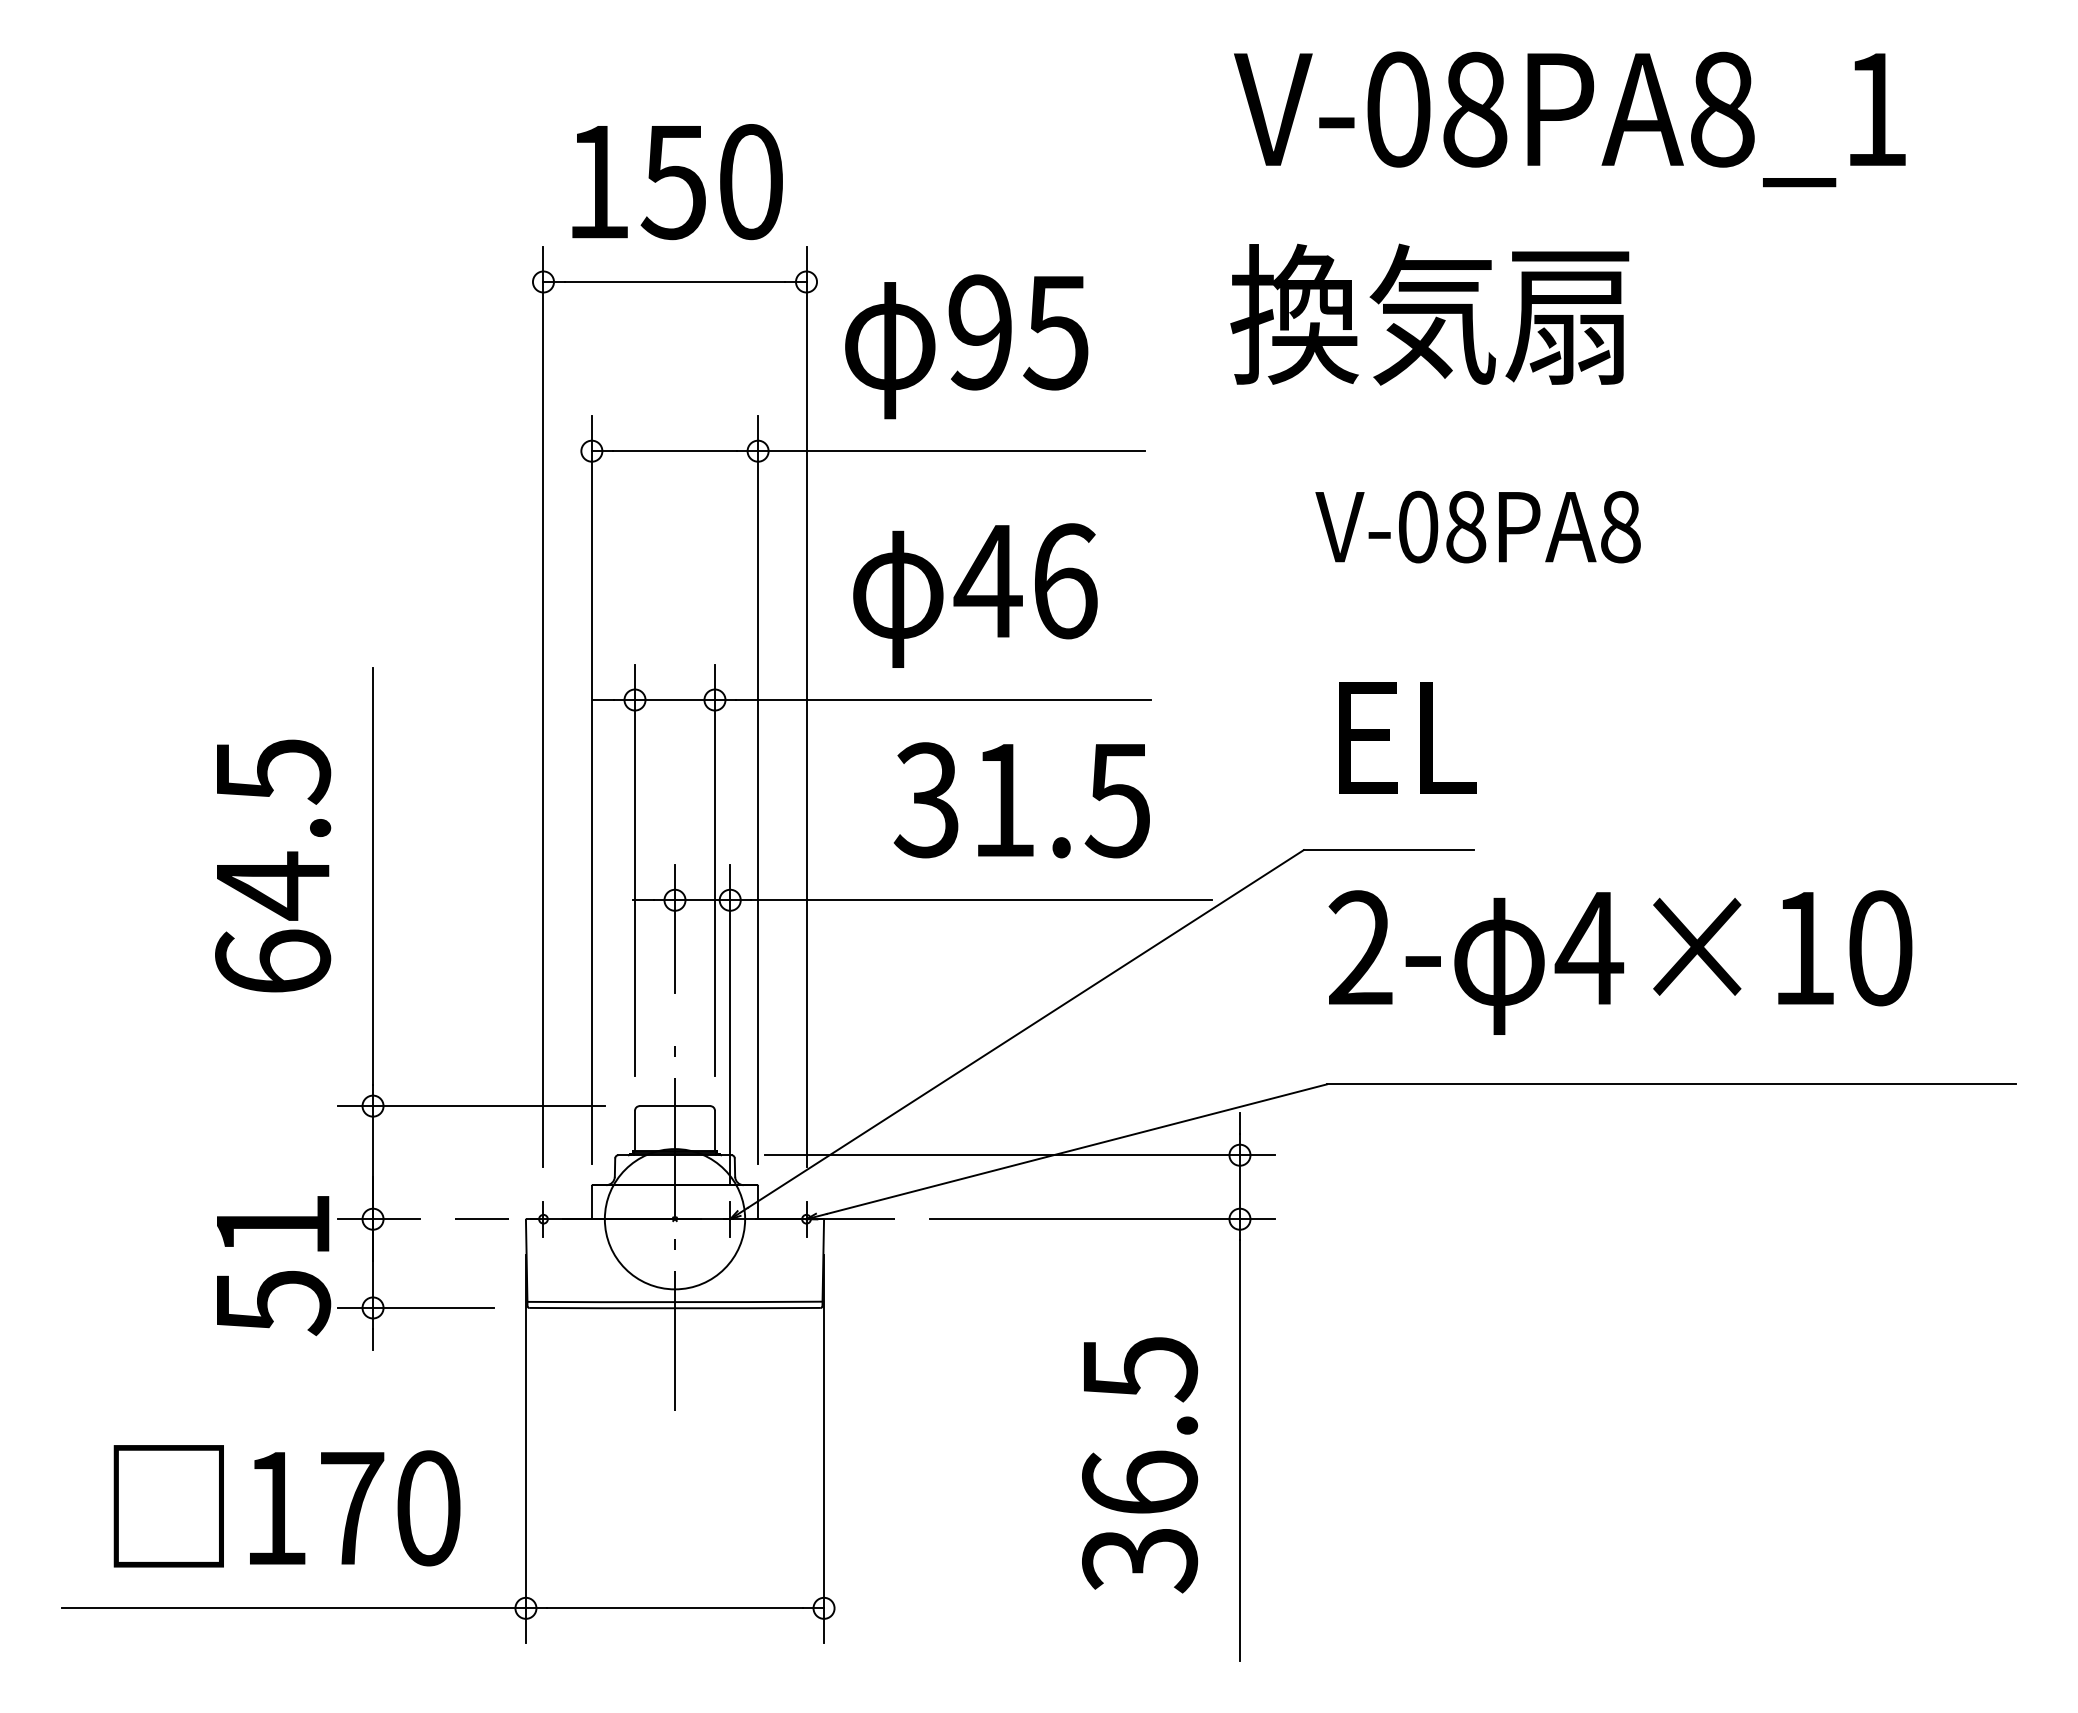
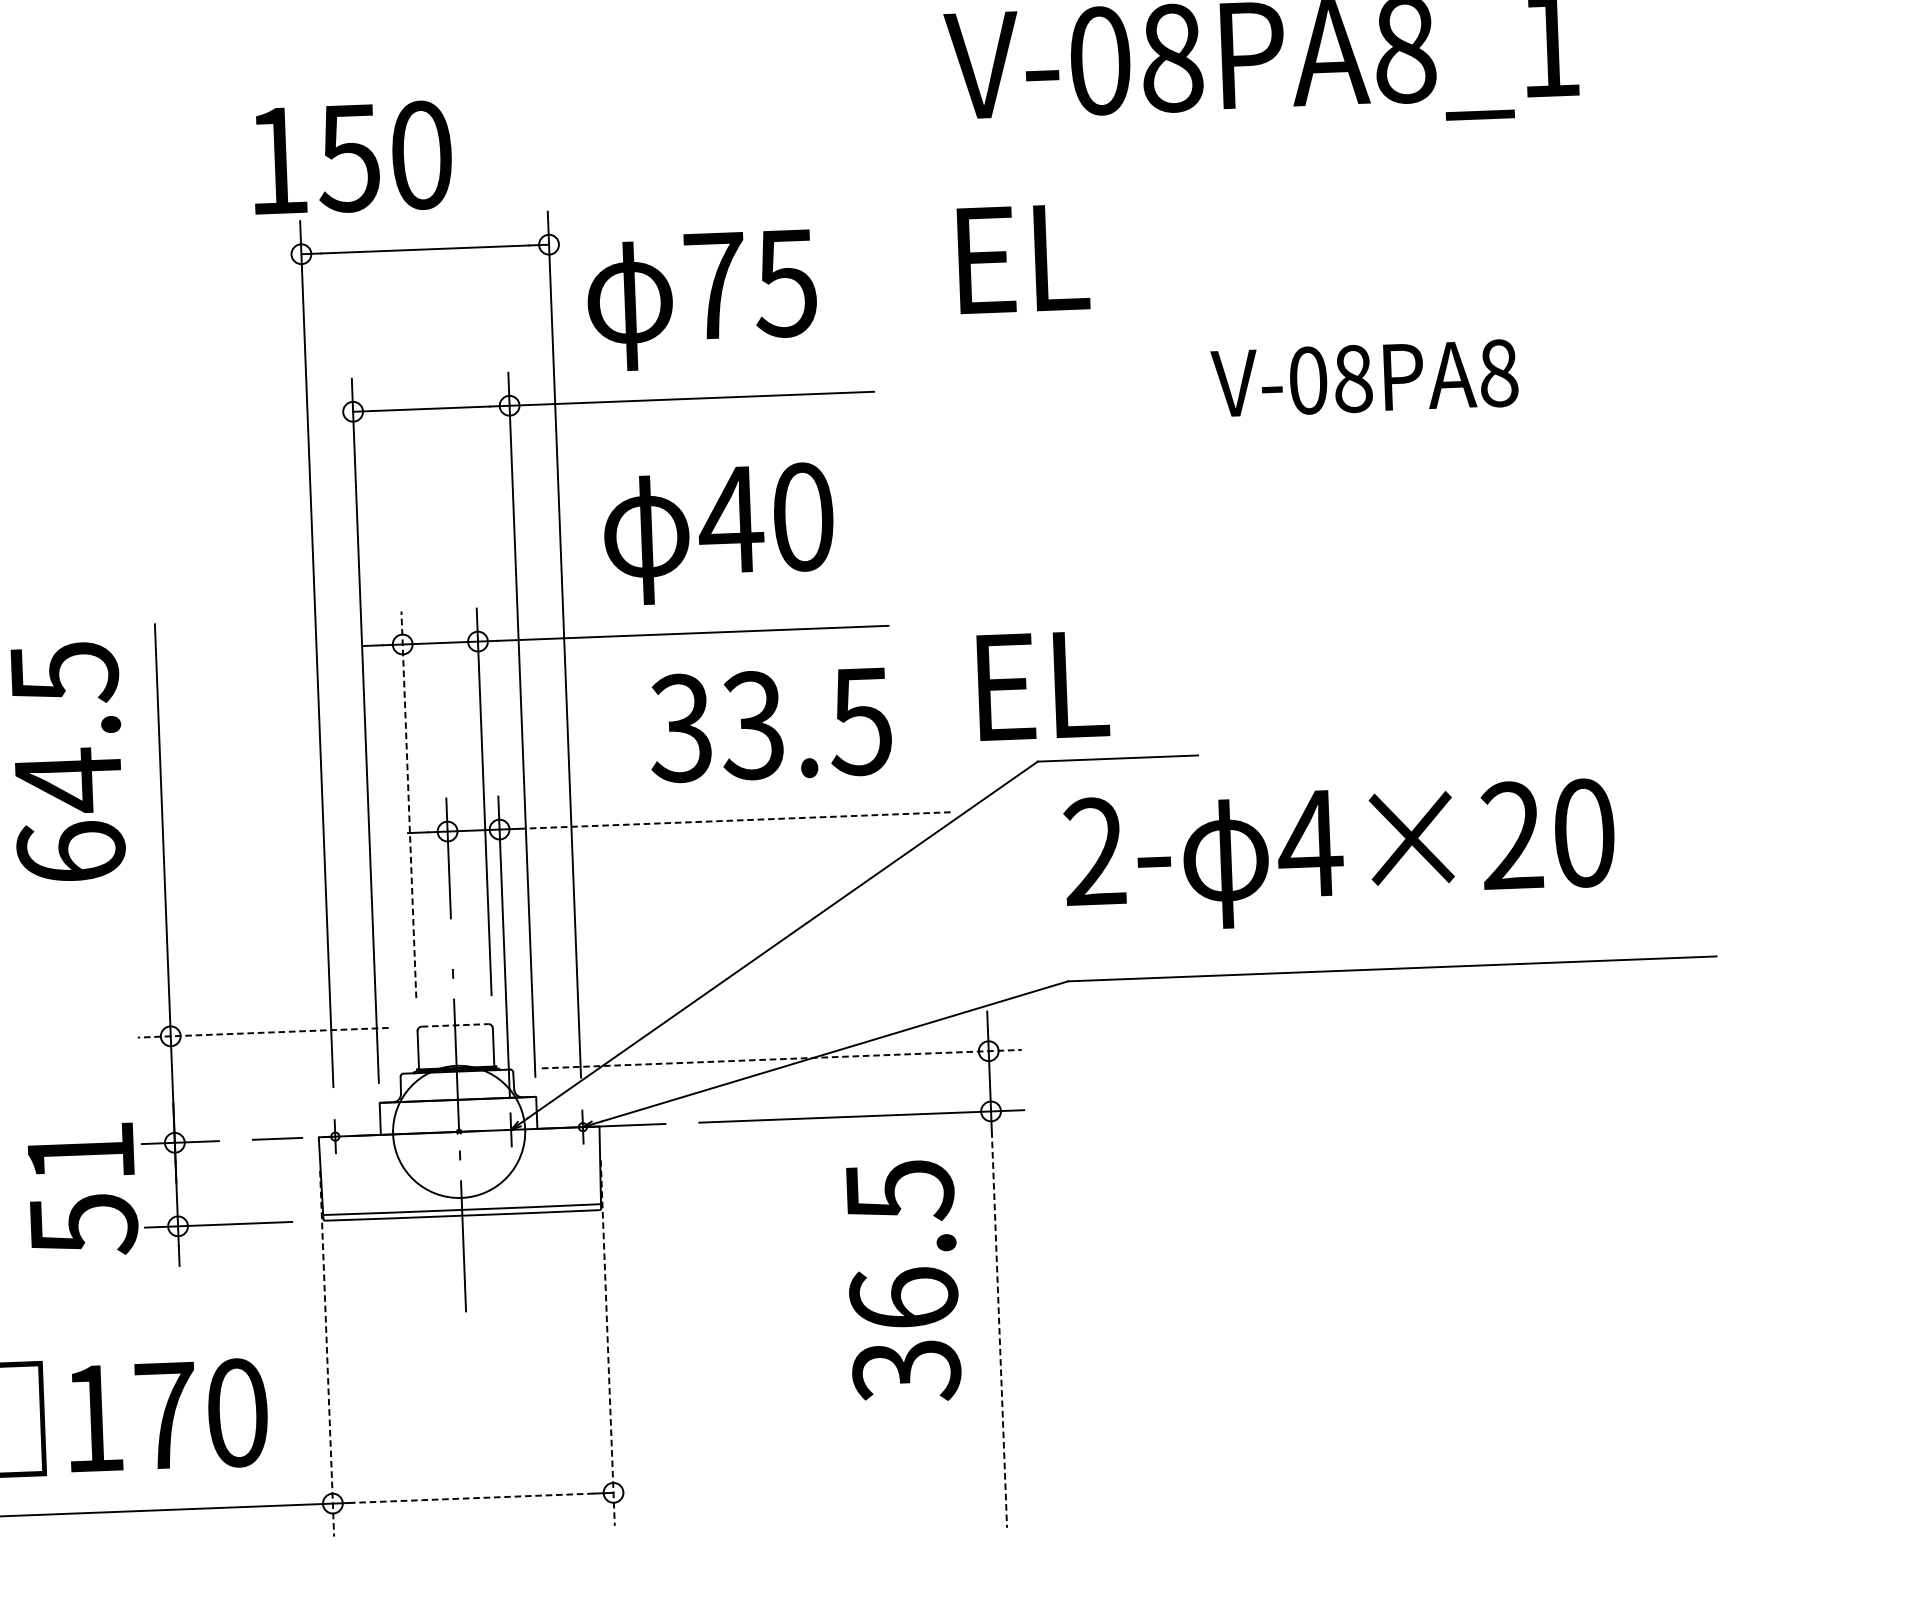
text: (677, 182) -> (352, 158), moved
text: (1429, 314) -> (1136, 252), 換気扇 -> EL
text: (980, 332) -> (714, 285), 95 -> 75
text: (1477, 526) -> (1364, 377), moved
text: (1065, 581) -> (803, 517), 46 -> 40
text: (1407, 737) -> (1043, 685), moved
text: (1002, 800) -> (752, 725), 31.5 -> 33.5
text: (273, 865) -> (68, 761), moved
line: (635, 869) -> (409, 804), solid -> dashed
line: (981, 900) -> (736, 820), solid -> dashed
text: (1803, 947) -> (1511, 835), 4×10 -> 4×20
line: (470, 1106) -> (262, 1033), solid -> dashed
line: (675, 1106) -> (455, 1025), solid -> dashed
line: (1020, 1155) -> (782, 1059), solid -> dashed
line: (525, 1449) -> (326, 1354), solid -> dashed
line: (824, 1449) -> (608, 1343), solid -> dashed
line: (1239, 1450) -> (998, 1329), solid -> dashed
text: (1140, 1465) -> (903, 1281), moved
line: (674, 1608) -> (472, 1498), solid -> dashed

